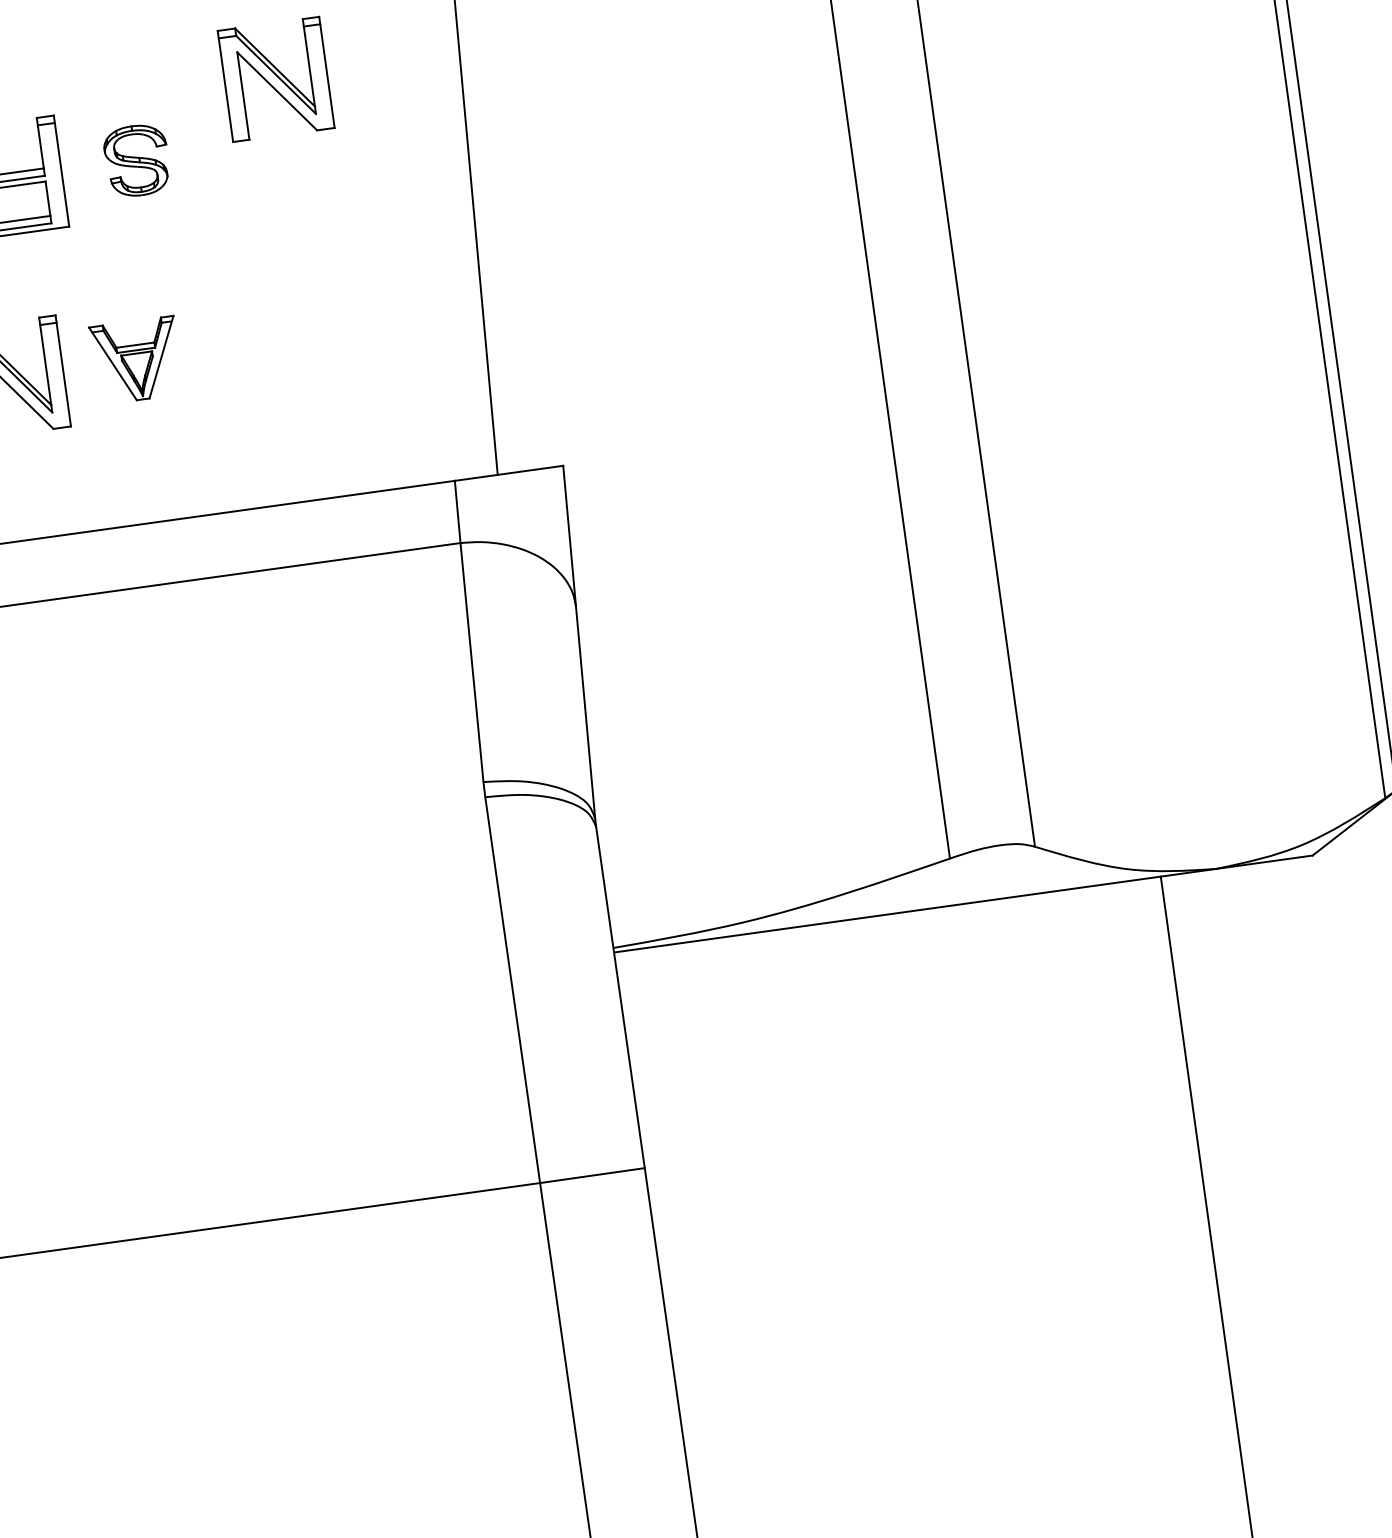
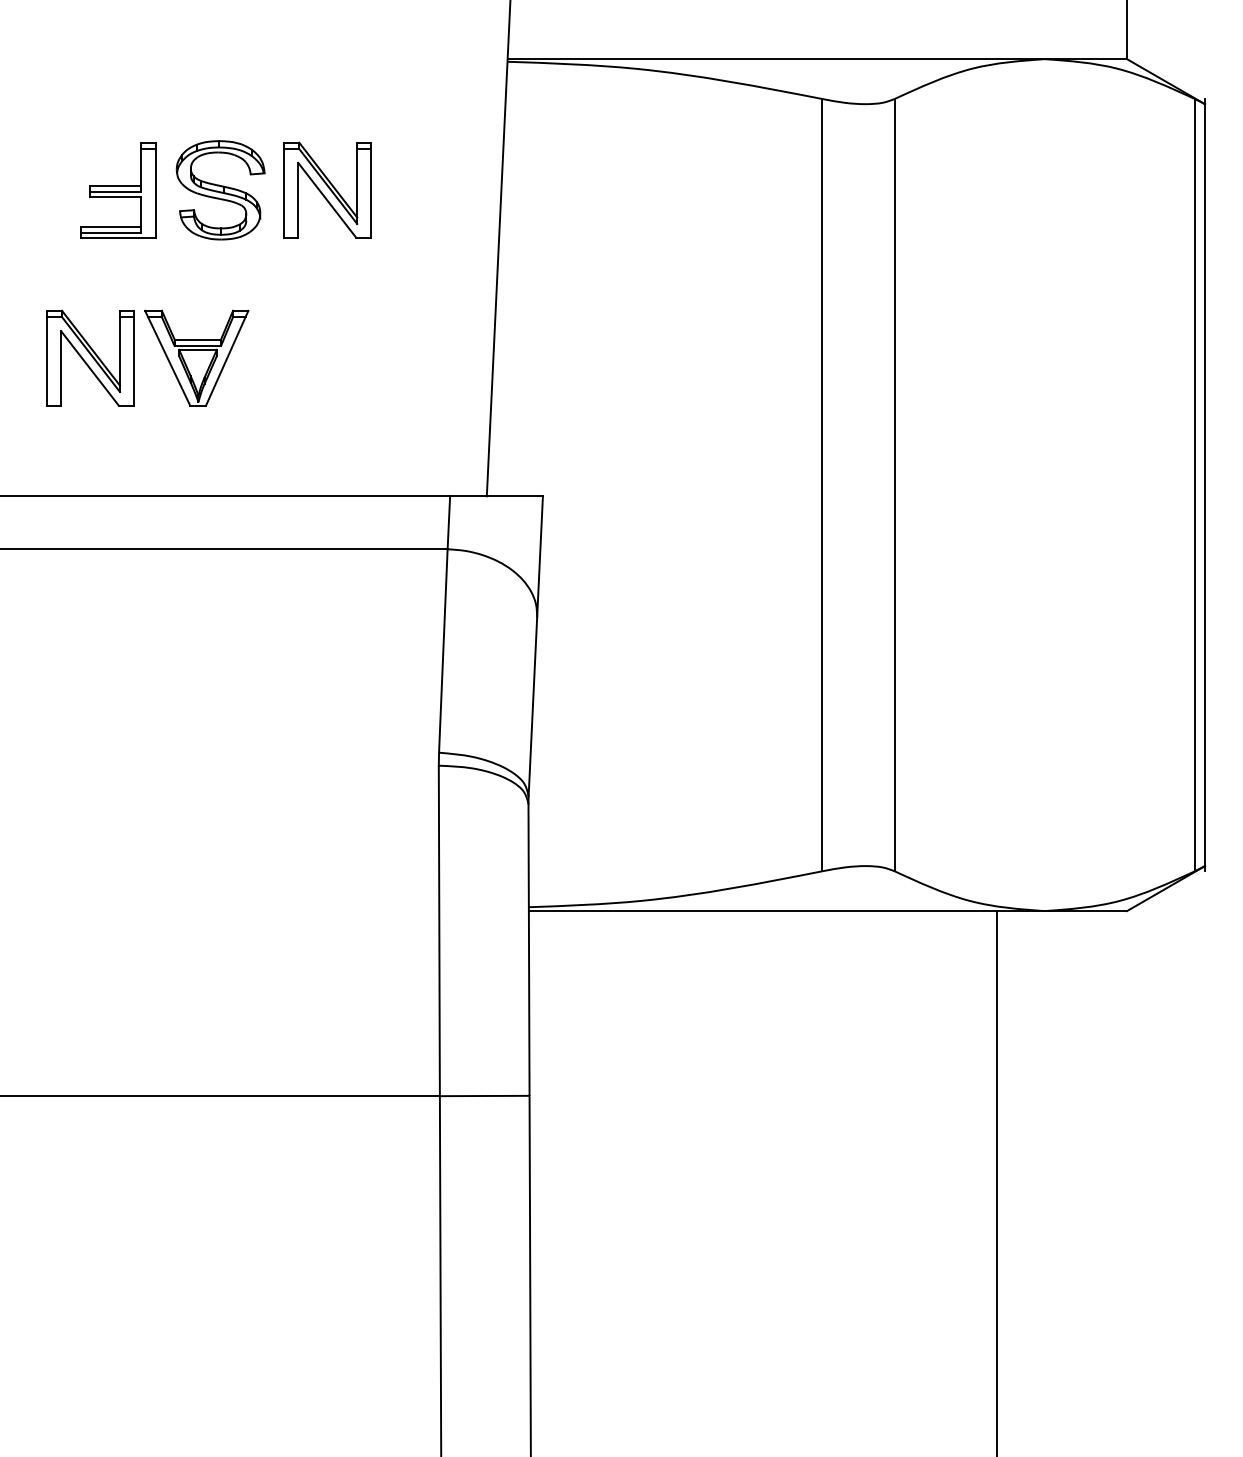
part: (275, 78) -> (327, 189), moved
part: (137, 160) -> (220, 190), size x1.67
part: (136, 359) -> (196, 357), size x1.43

